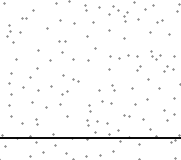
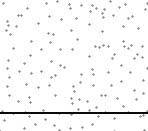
part: (123, 56) -> (101, 46), size x0.6
part: (106, 102) -> (87, 83), size x1.6

